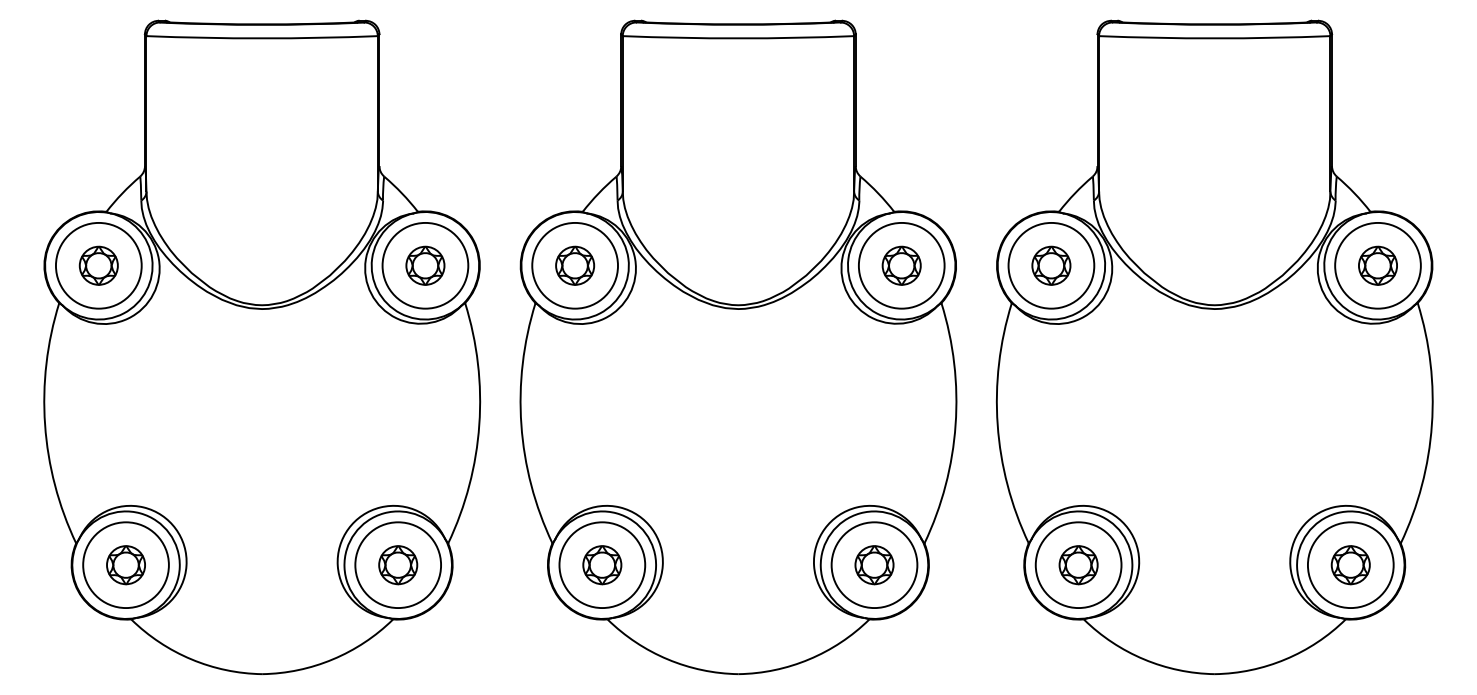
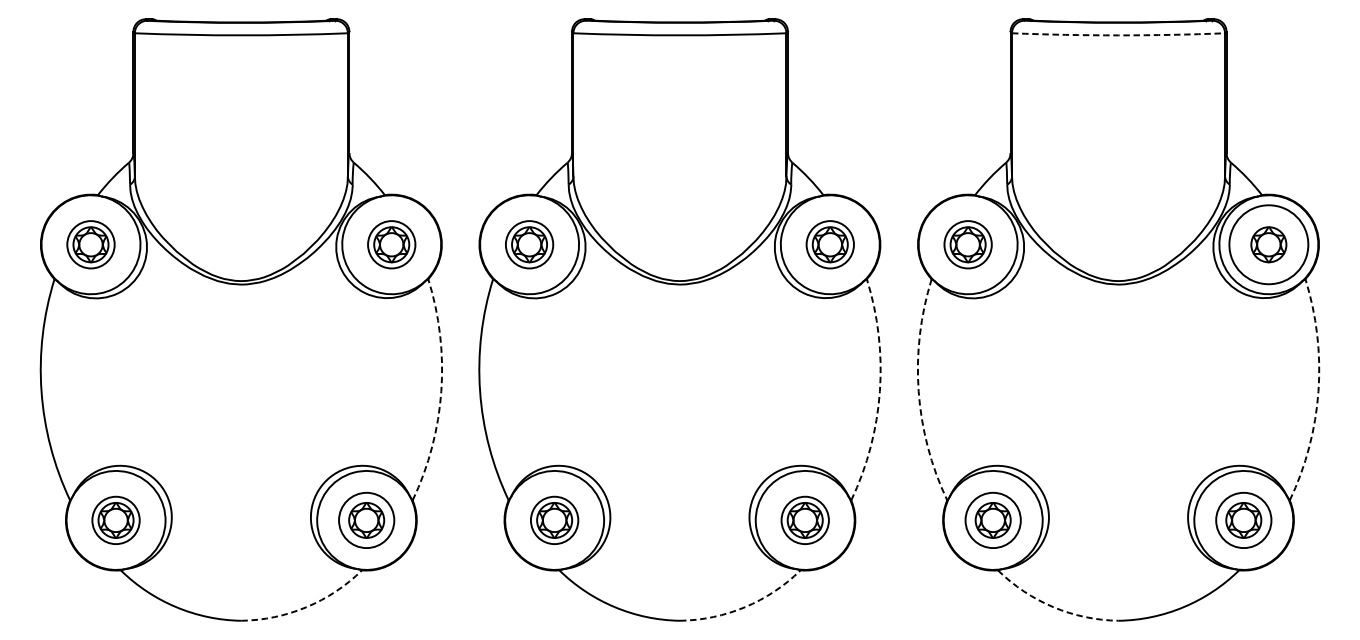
arc: (1214, 38) -> (1118, 35), solid -> dashed
circle: (98, 265) -> (90, 244), size x0.6
circle: (425, 265) -> (391, 244), size x0.6
circle: (575, 265) -> (529, 244), size x0.6
circle: (901, 265) -> (830, 244), size x0.6
circle: (1051, 265) -> (968, 244), size x0.6
arc: (479, 424) -> (441, 390), solid -> dashed
arc: (955, 424) -> (879, 390), solid -> dashed
arc: (997, 424) -> (918, 390), solid -> dashed
arc: (1431, 424) -> (1318, 390), solid -> dashed
circle: (125, 565) -> (115, 520), size x0.6
circle: (398, 565) -> (366, 520), size x0.7
circle: (602, 565) -> (554, 520), size x0.6
circle: (874, 565) -> (805, 520), size x0.6
circle: (1078, 565) -> (993, 520), size x0.7
circle: (1350, 565) -> (1243, 520), size x0.7
arc: (332, 659) -> (306, 607), solid -> dashed
arc: (809, 659) -> (745, 607), solid -> dashed
arc: (1144, 659) -> (1053, 607), solid -> dashed

